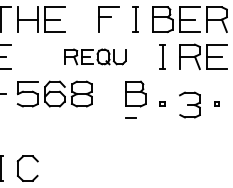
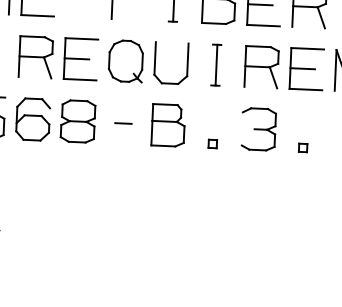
part: (95, 56) -> (103, 59), size x1.67
part: (189, 104) -> (258, 128), moved
line: (130, 117) -> (122, 122), moved

